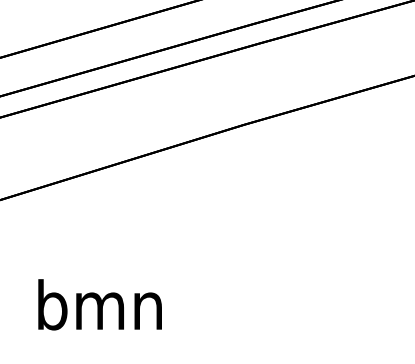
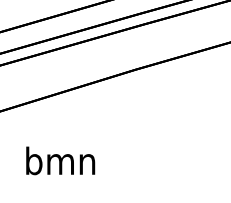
text: (99, 304) -> (60, 160), moved

